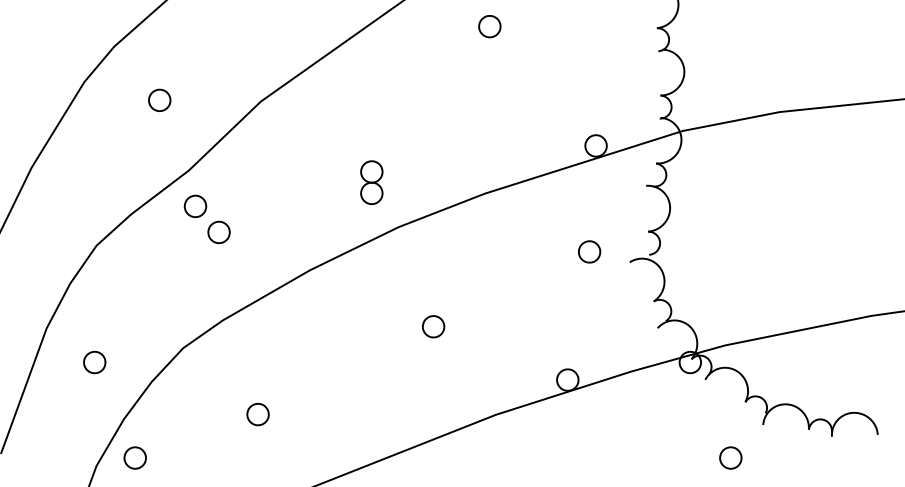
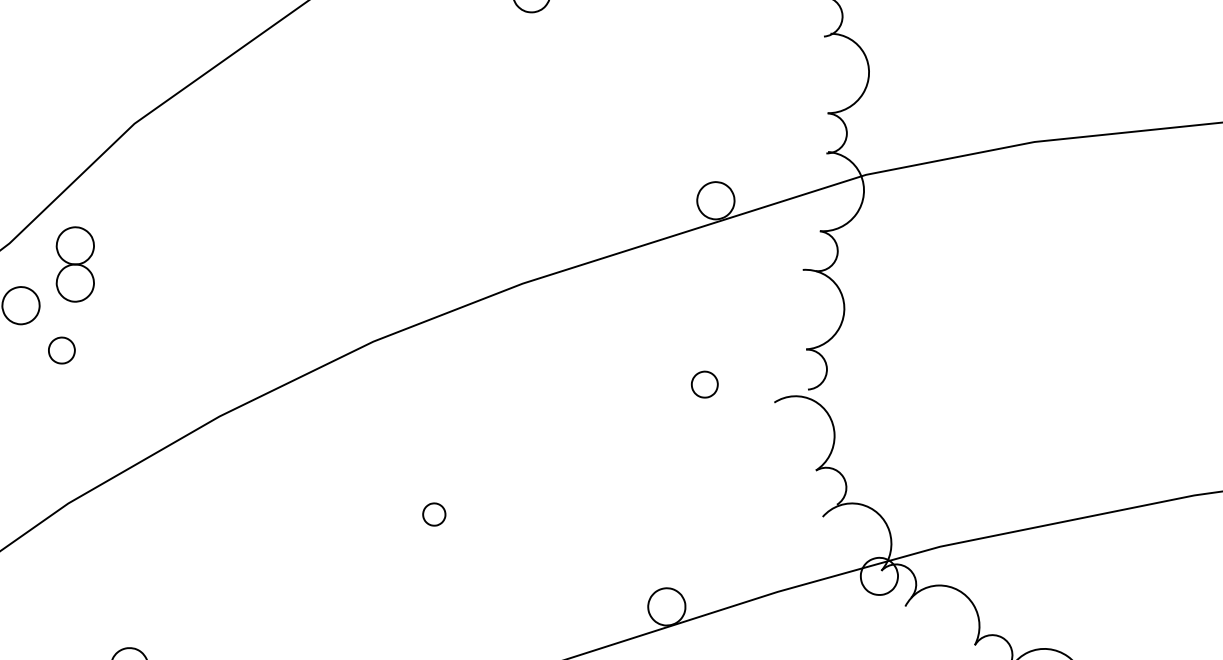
part: (371, 182) -> (74, 264), moved
part: (218, 231) -> (60, 349), size x0.7
part: (589, 251) -> (704, 383), size x0.7
part: (433, 326) -> (433, 513), size x0.6

